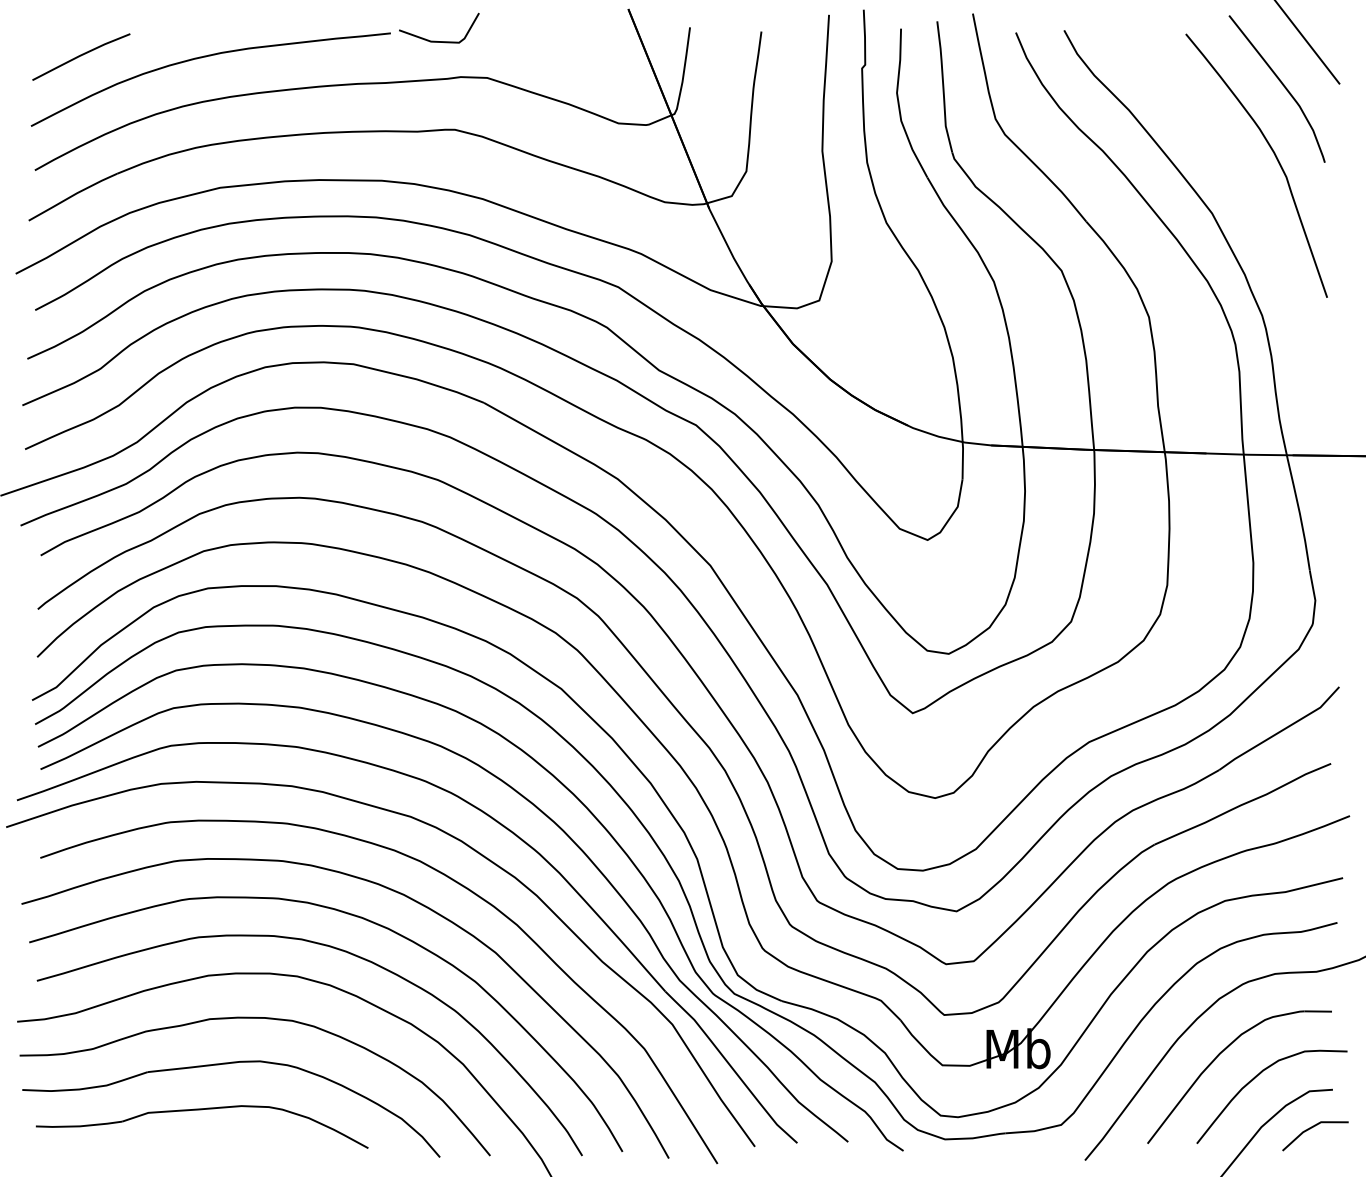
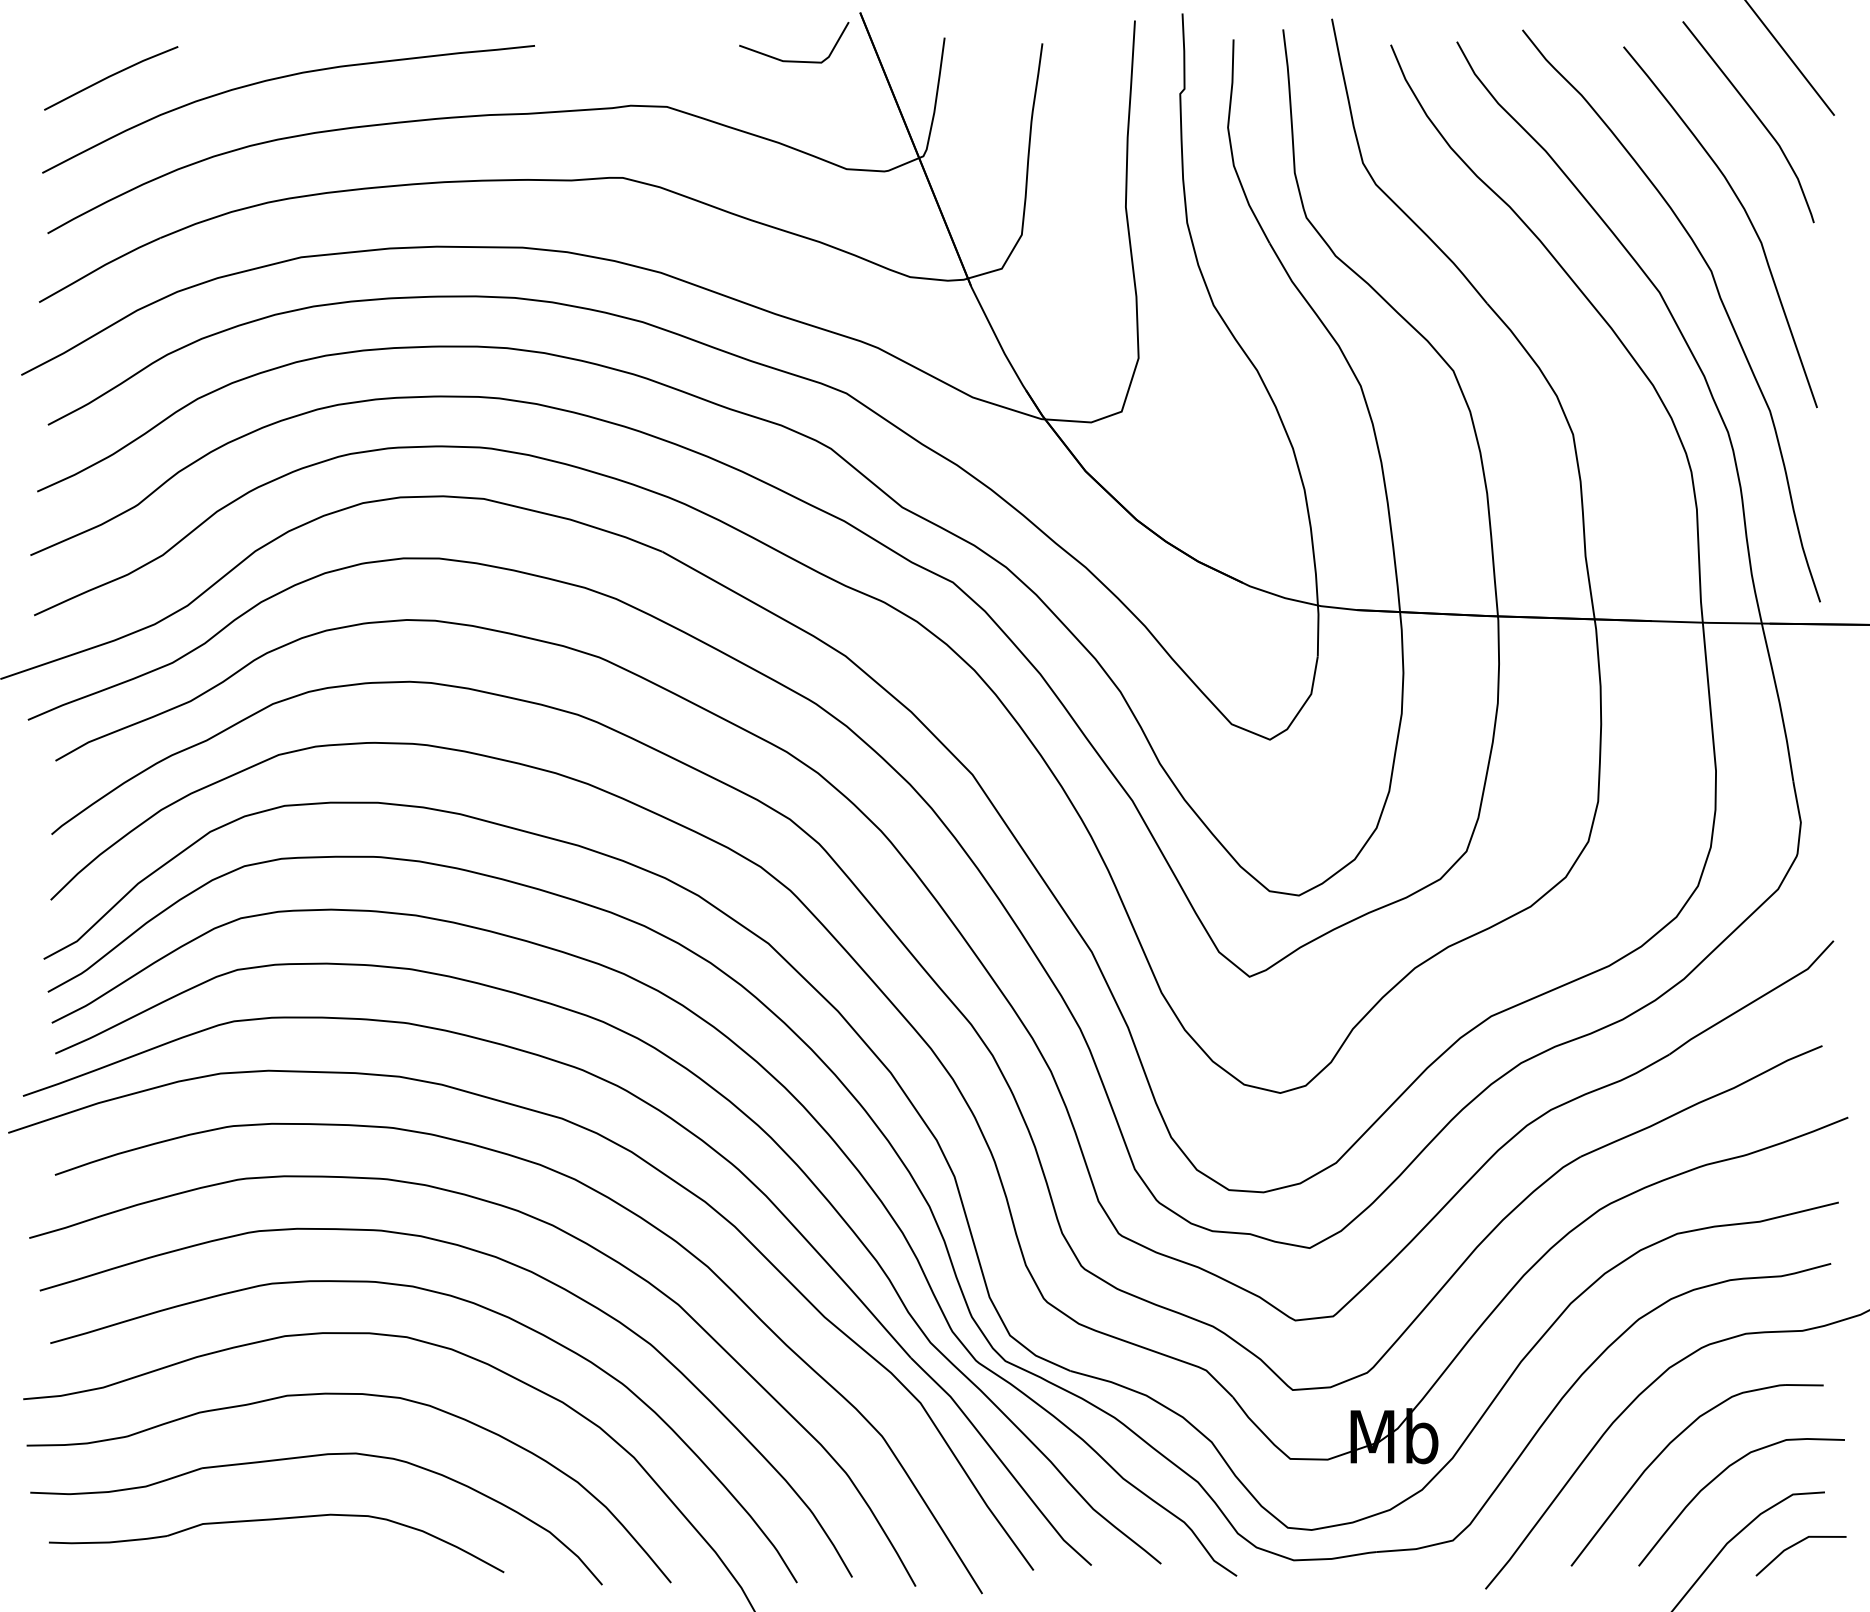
curve: (439, 41) -> (794, 60), moved
curve: (1255, 216) -> (1718, 296), added

